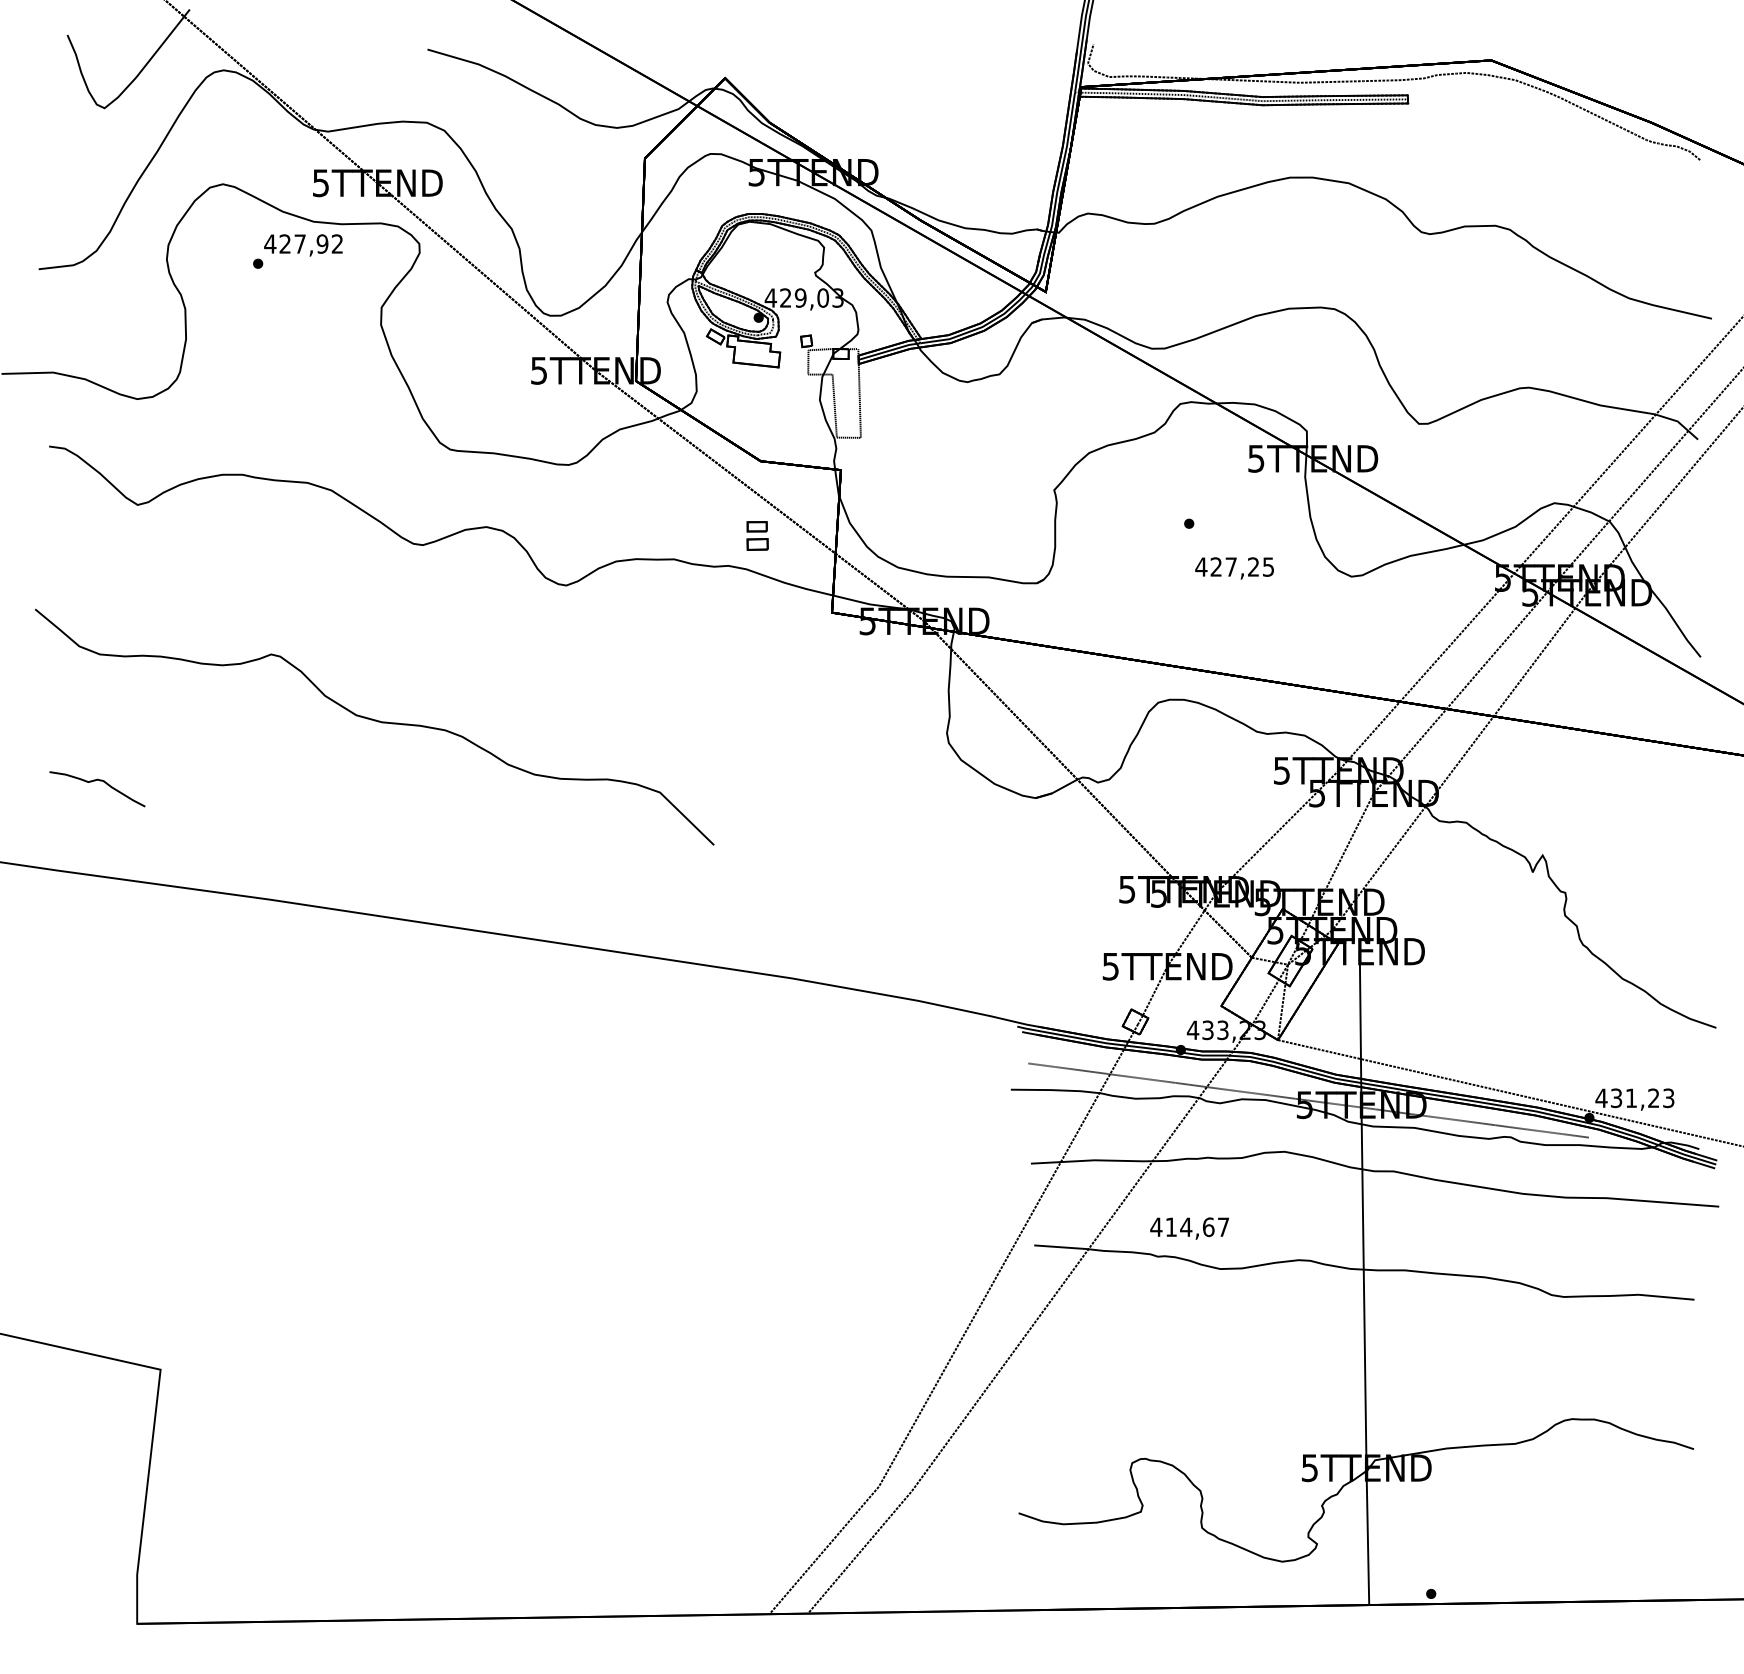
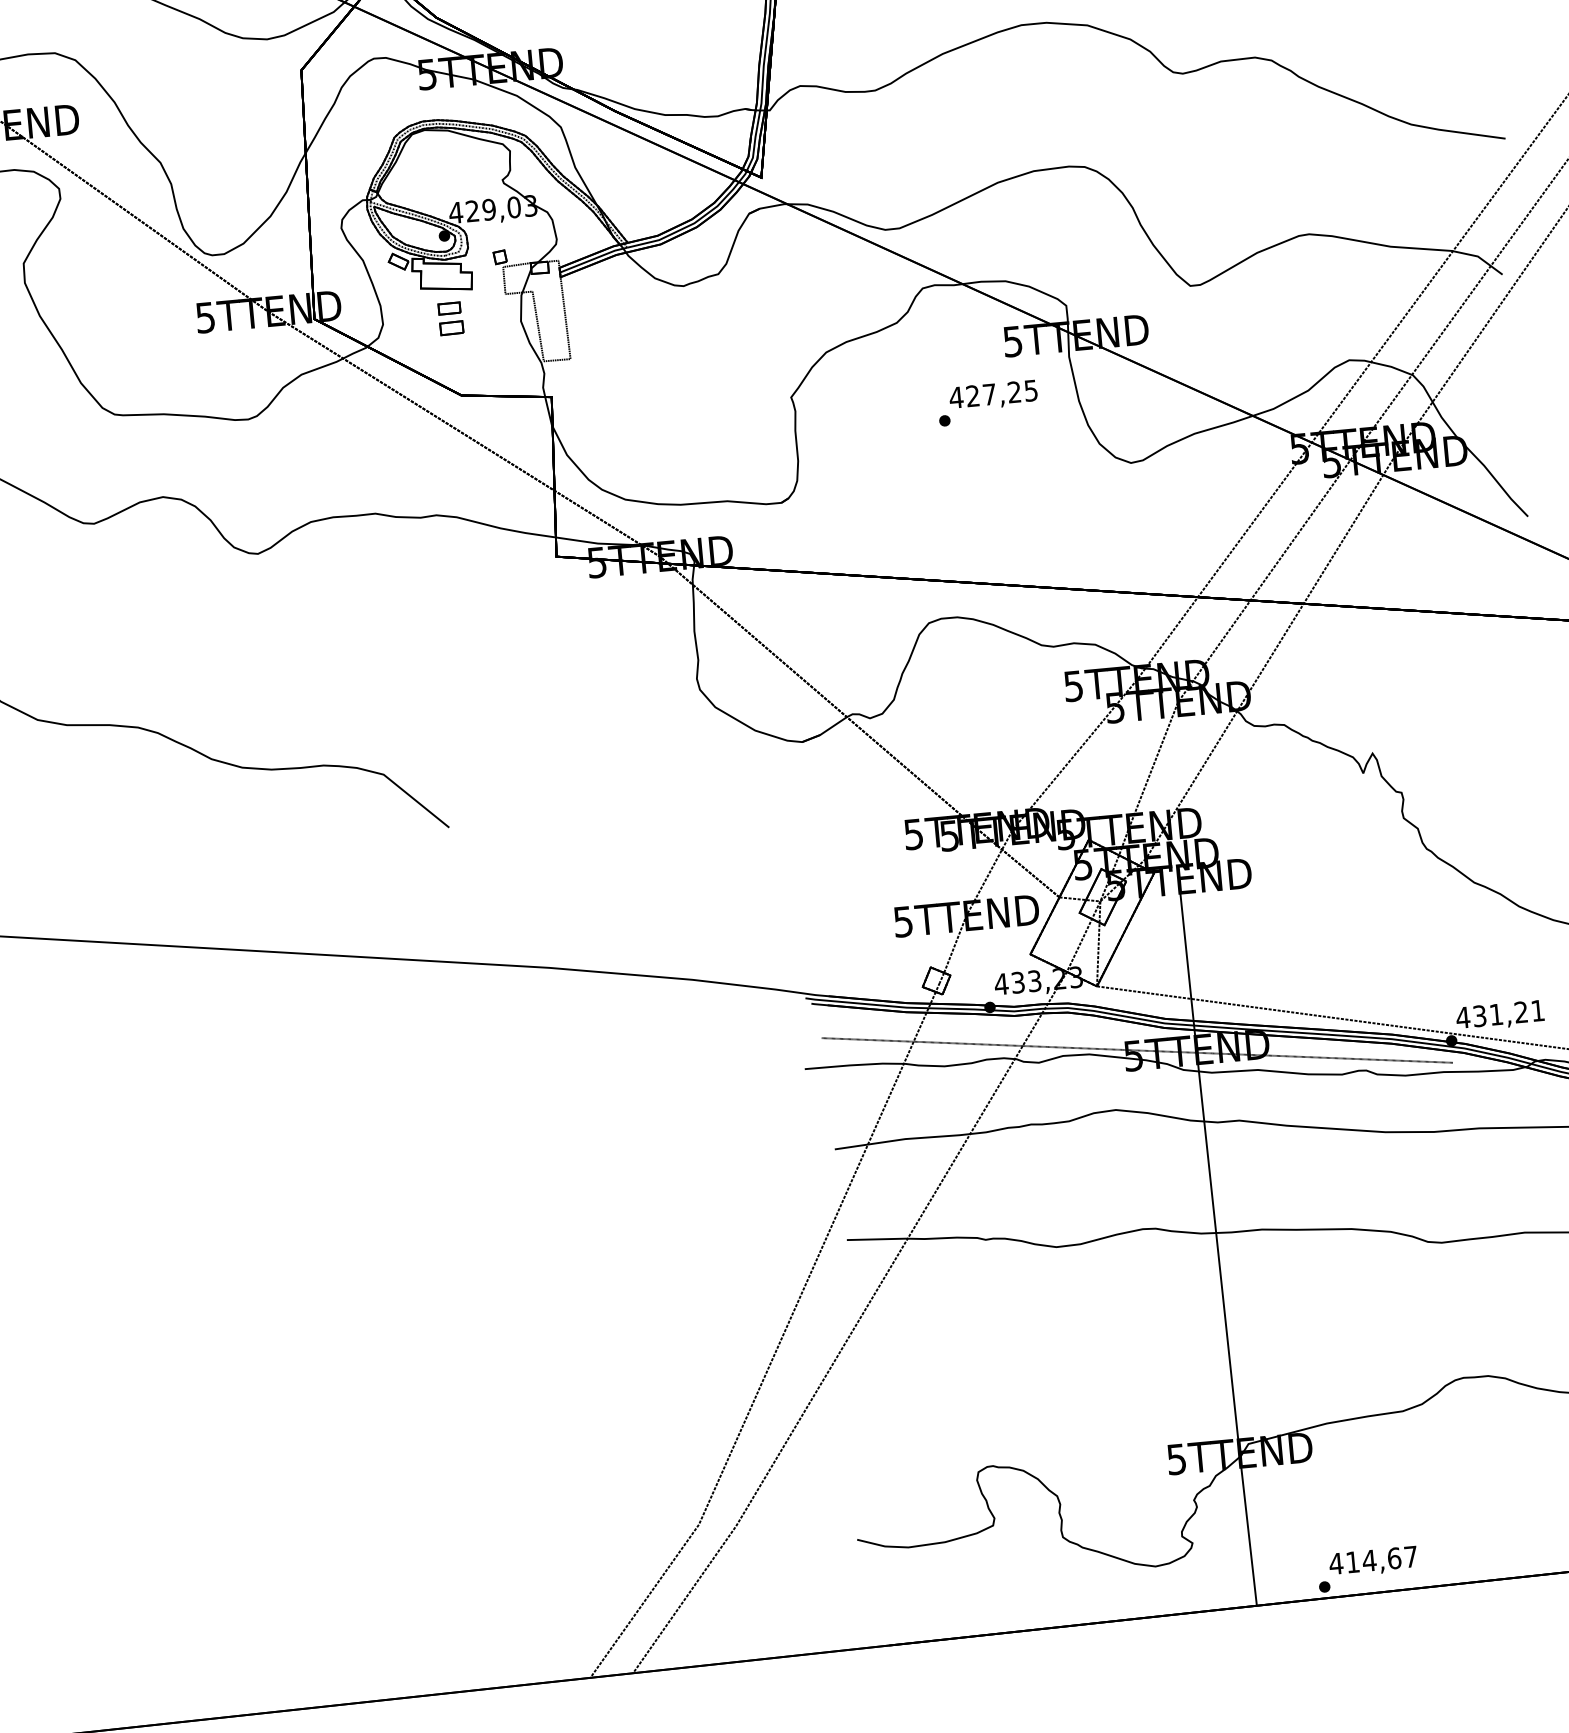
part: (757, 535) -> (450, 318), moved
text: (1234, 568) -> (993, 395), moved
text: (1668, 1098) -> (1537, 1011), 431,23 -> 431,21
text: (1189, 1228) -> (1373, 1561), moved

